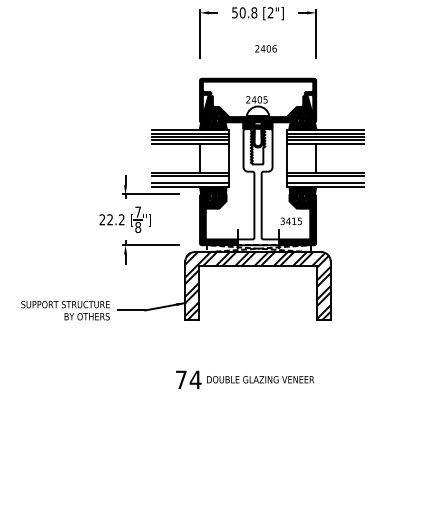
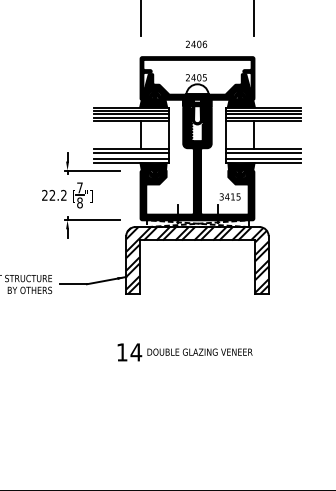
text: (265, 48) -> (195, 44), moved
fill: (258, 187) -> (197, 163), added
text: (181, 379) -> (122, 351), 74 -> 14

